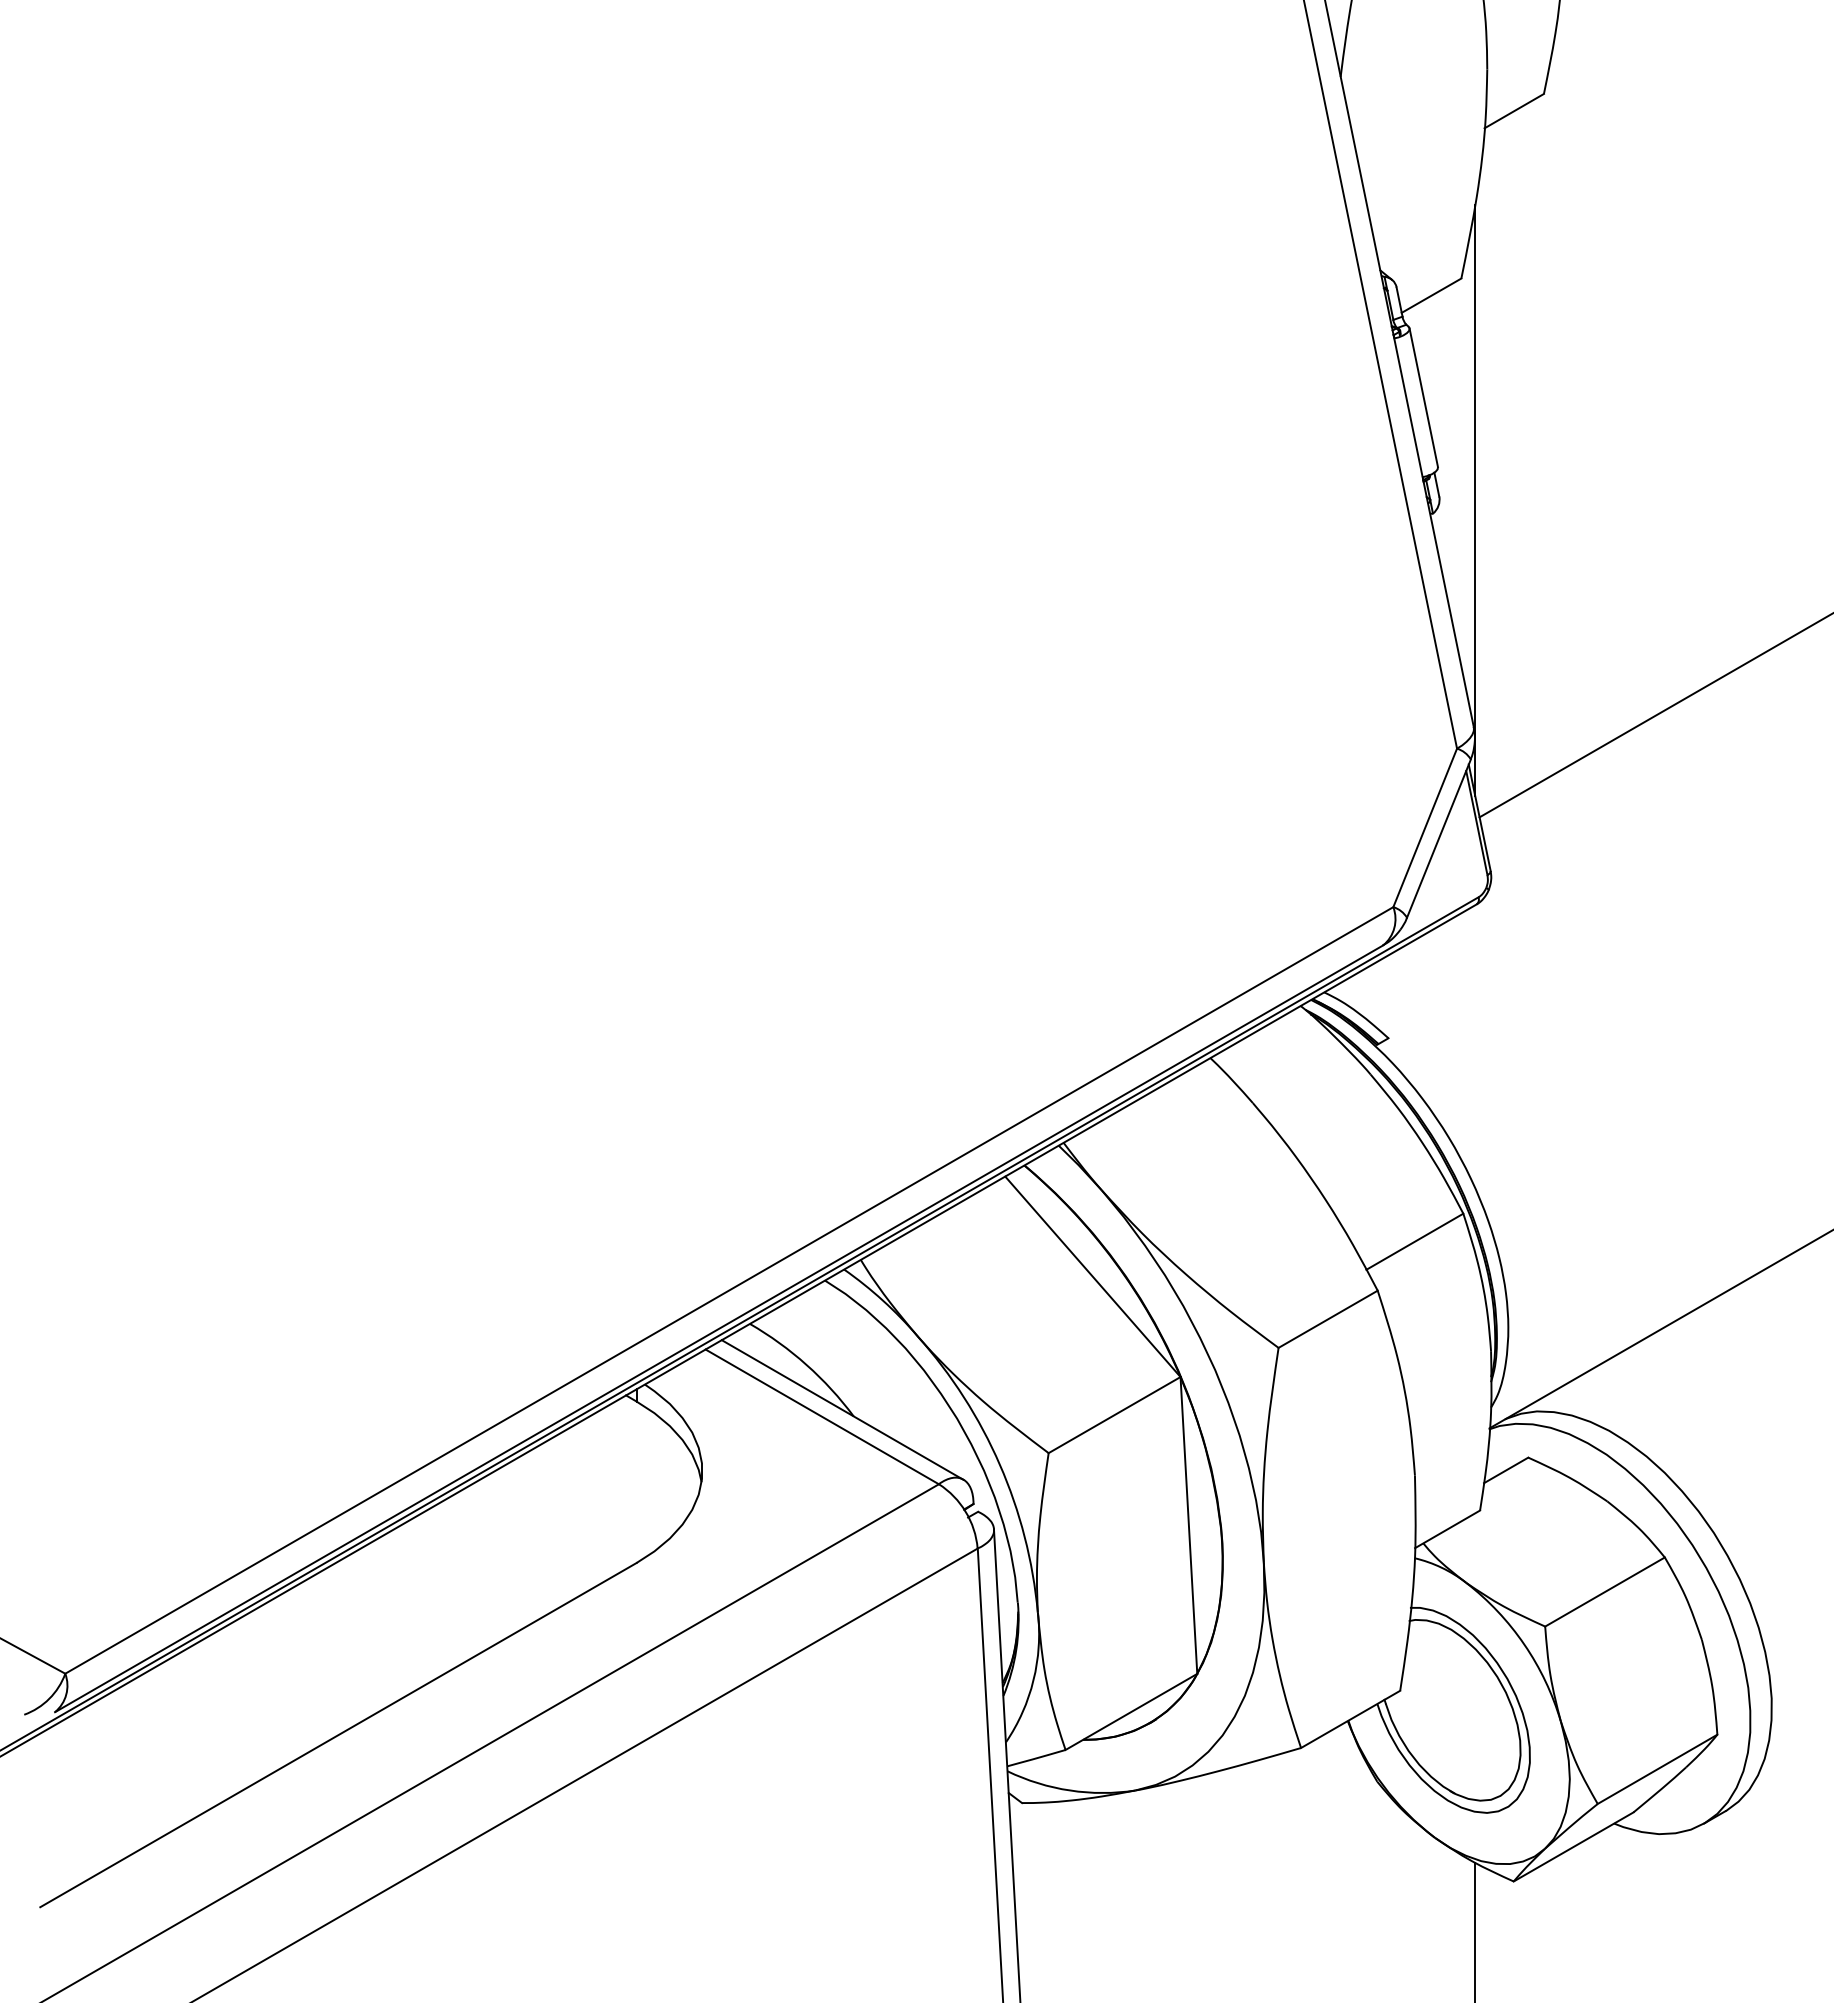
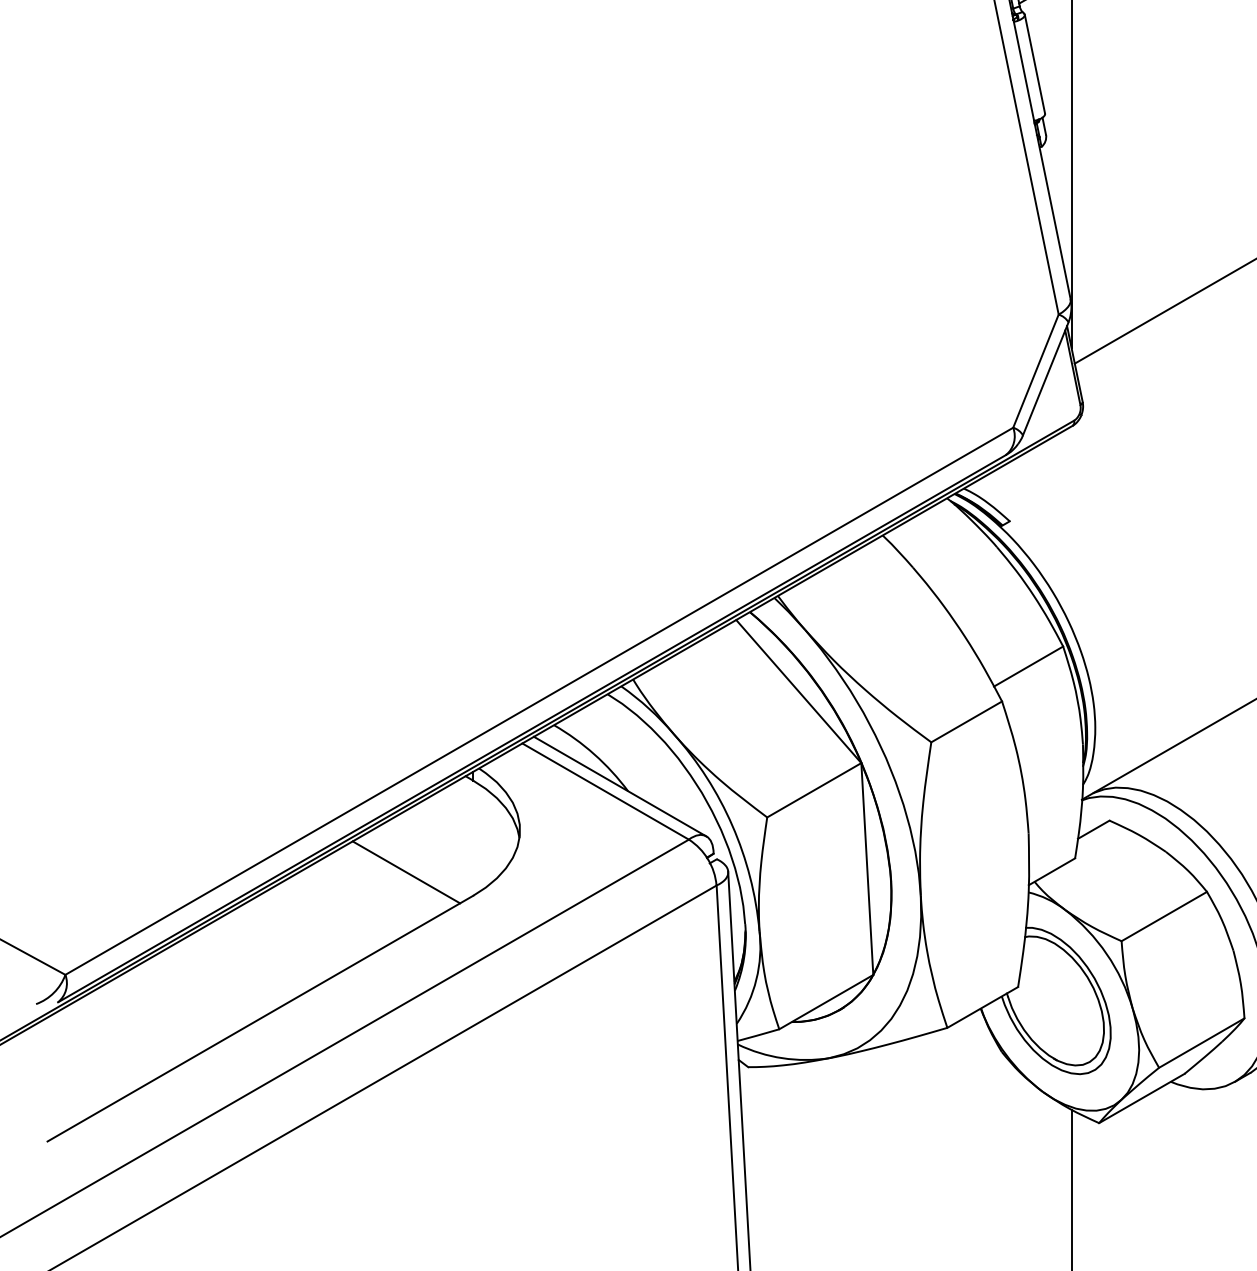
line: (542, 1529) -> (405, 871), added

